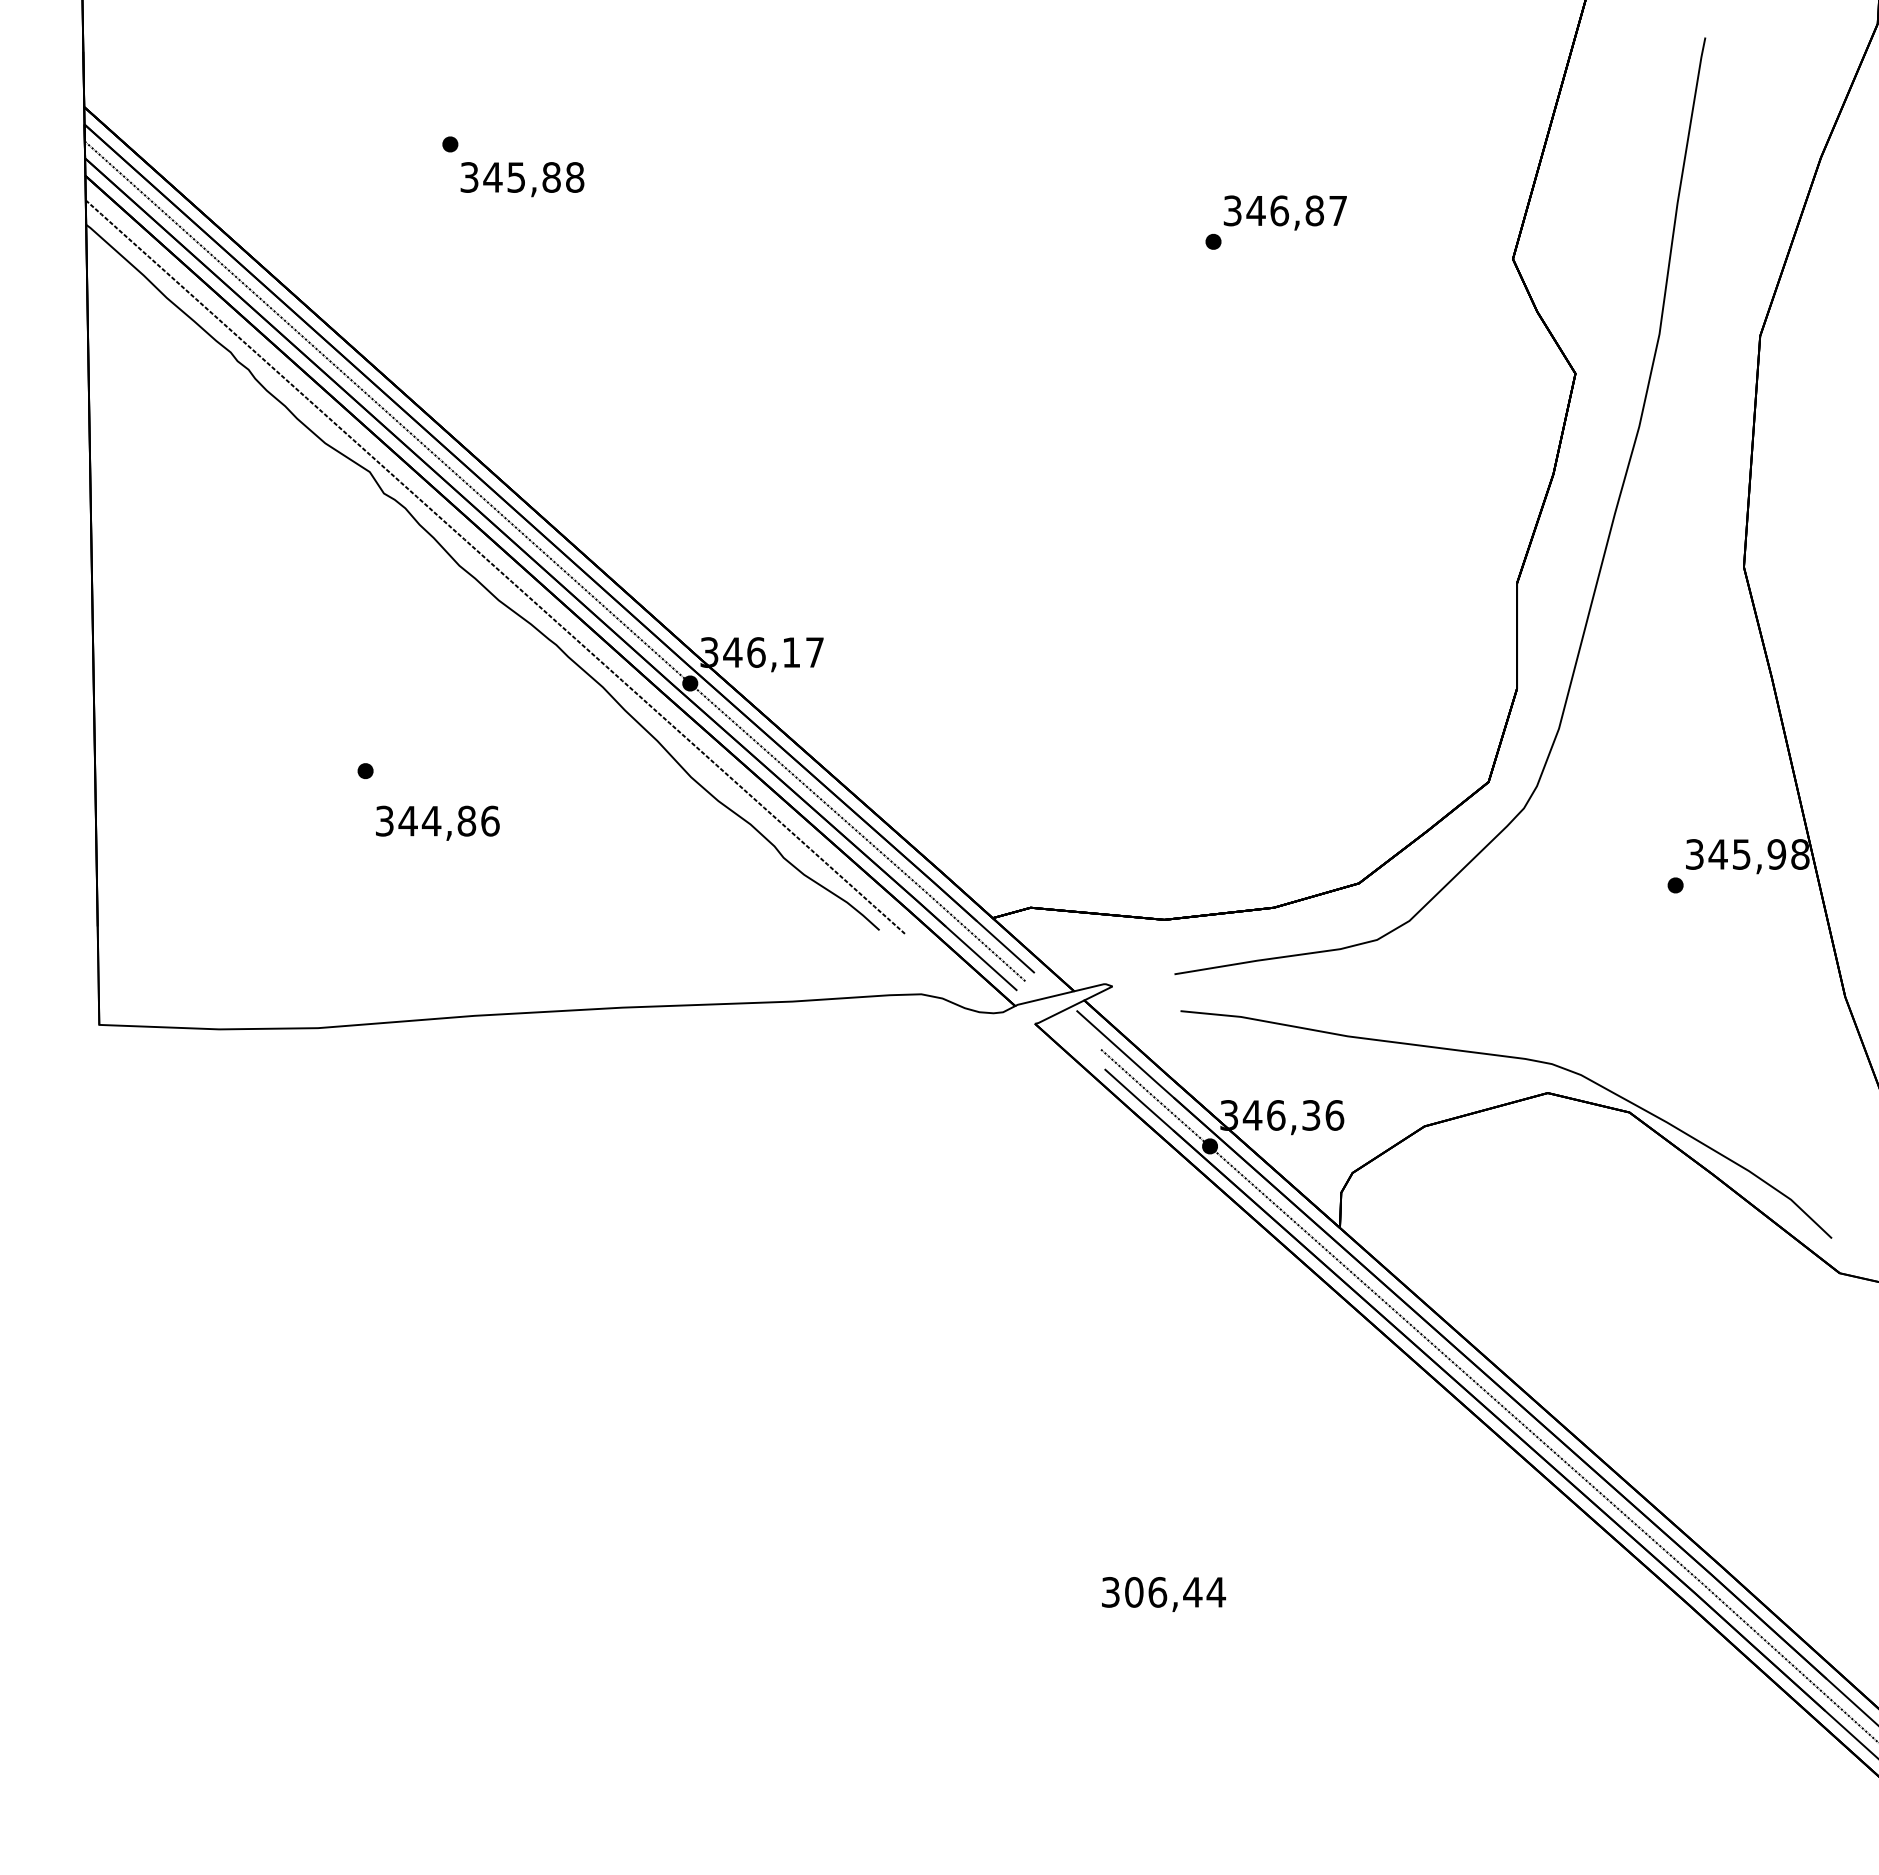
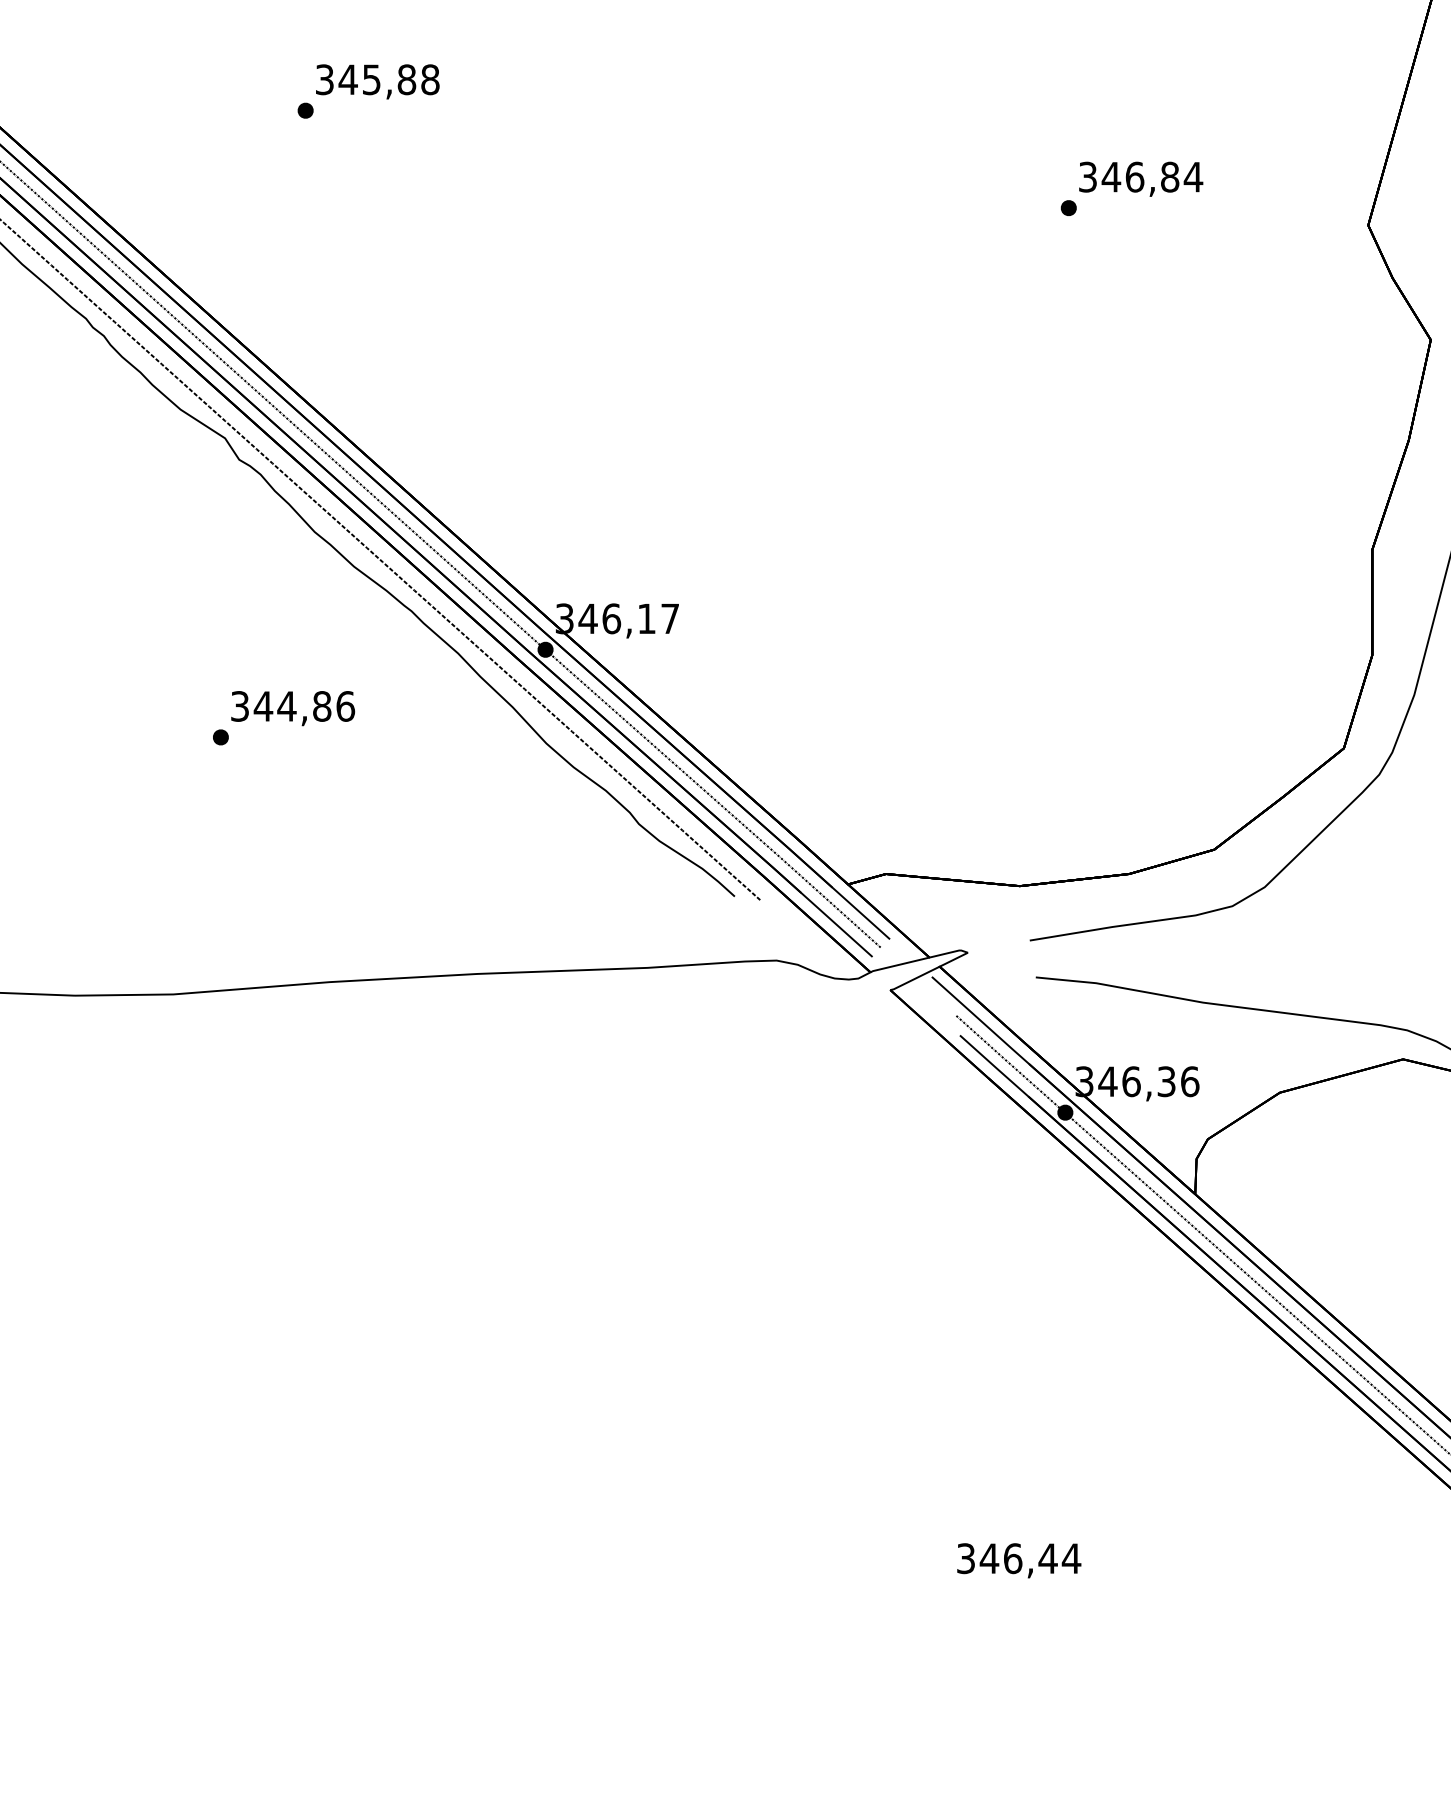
text: (522, 179) -> (377, 81), moved
text: (1337, 210) -> (1192, 176), 346,87 -> 346,84
text: (437, 822) -> (292, 707), moved
text: (1133, 1592) -> (988, 1558), 306,44 -> 346,44

